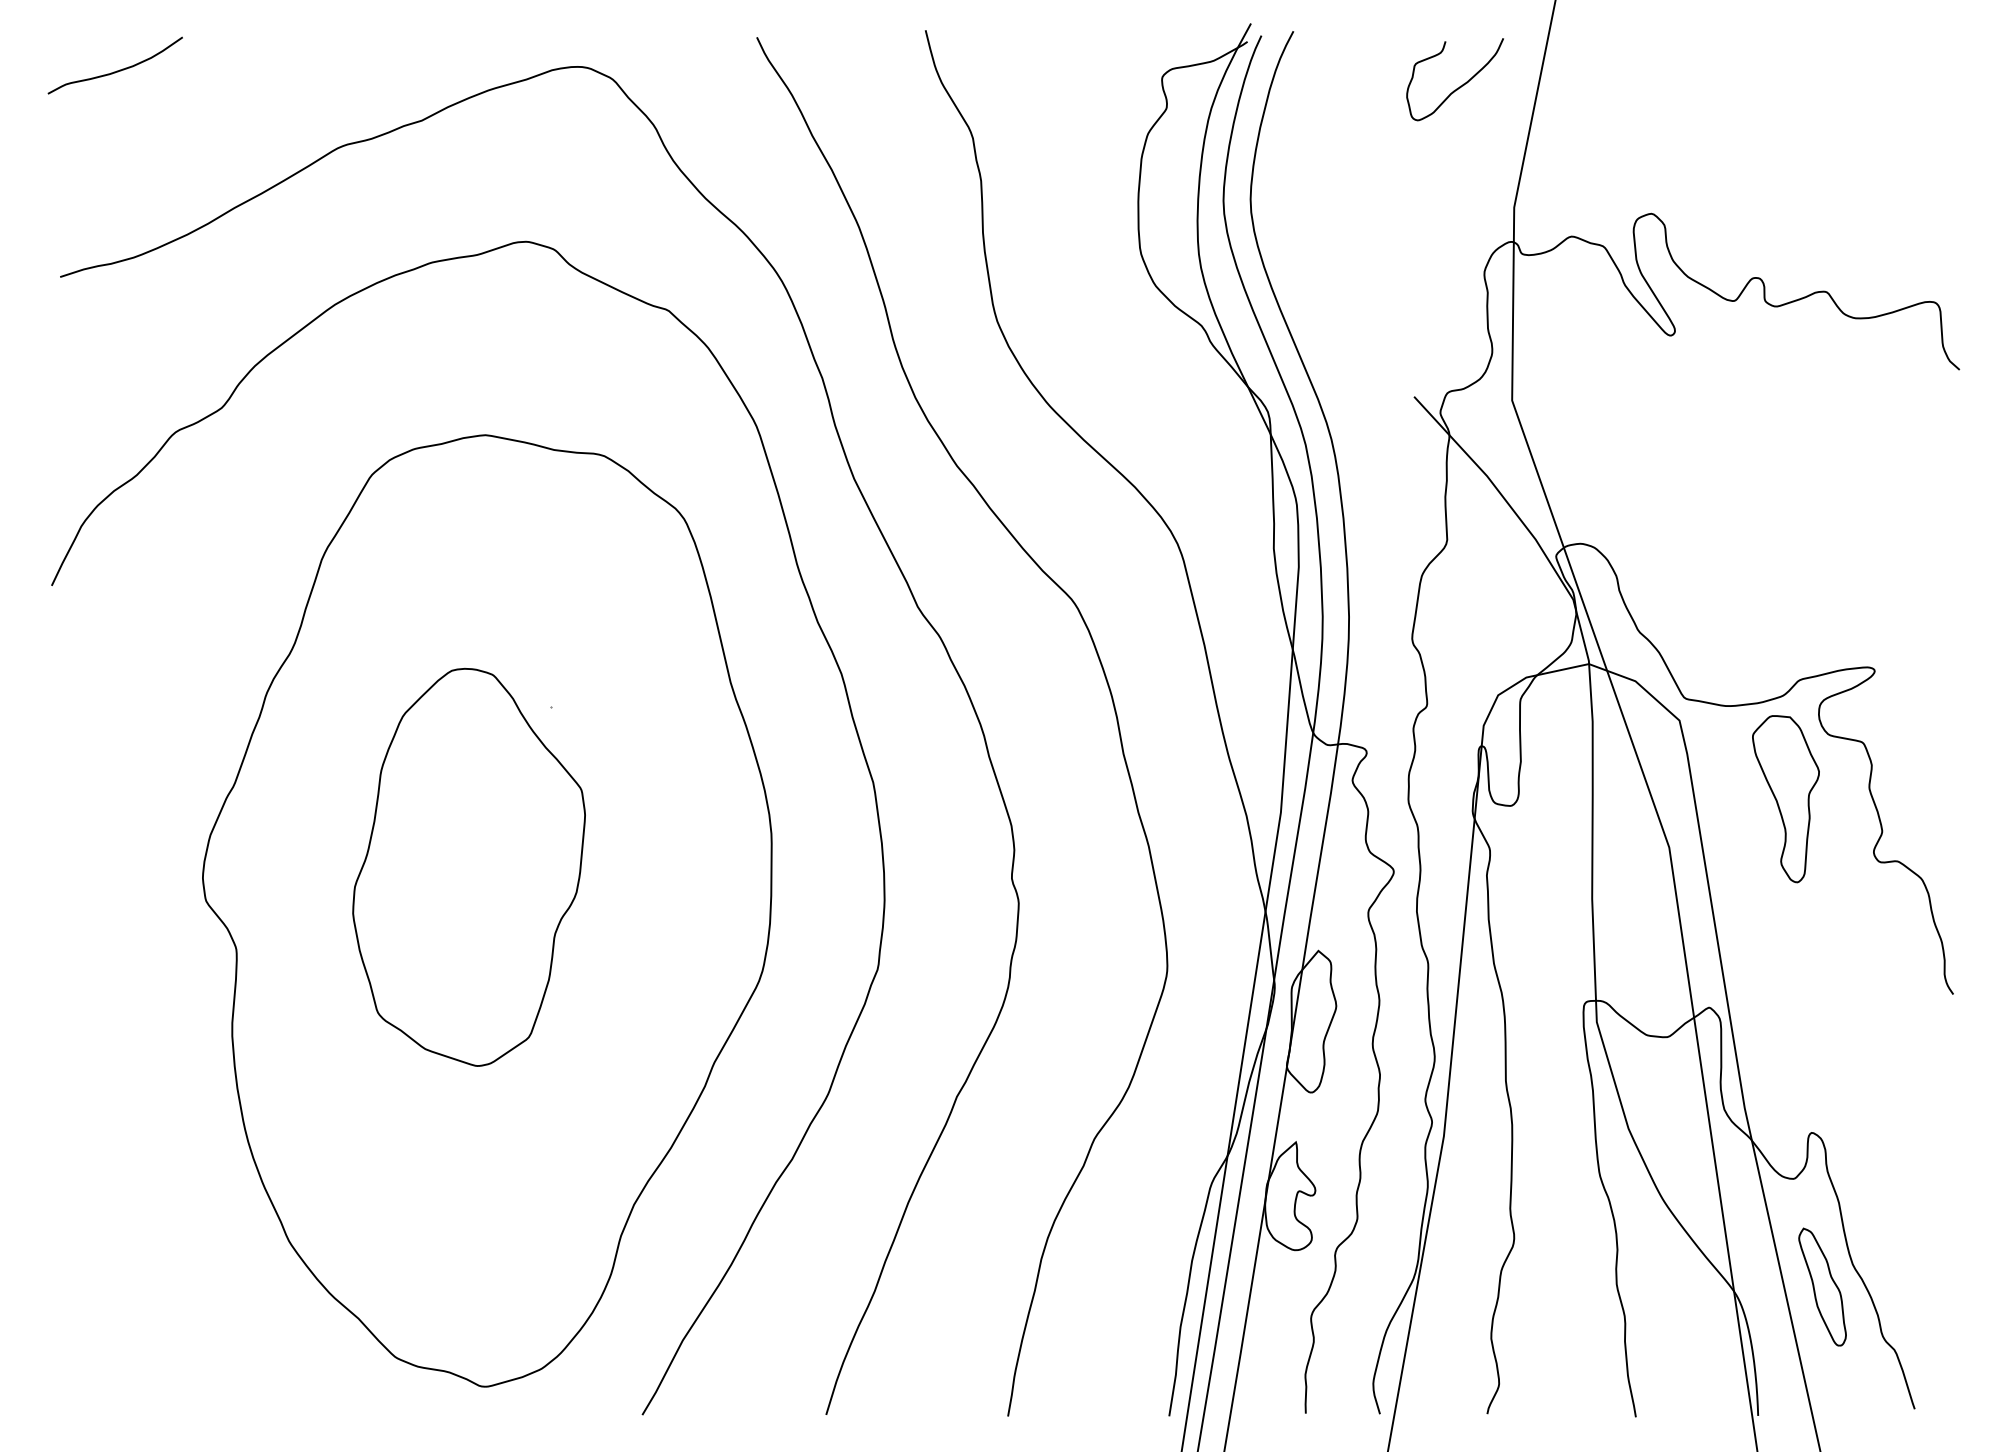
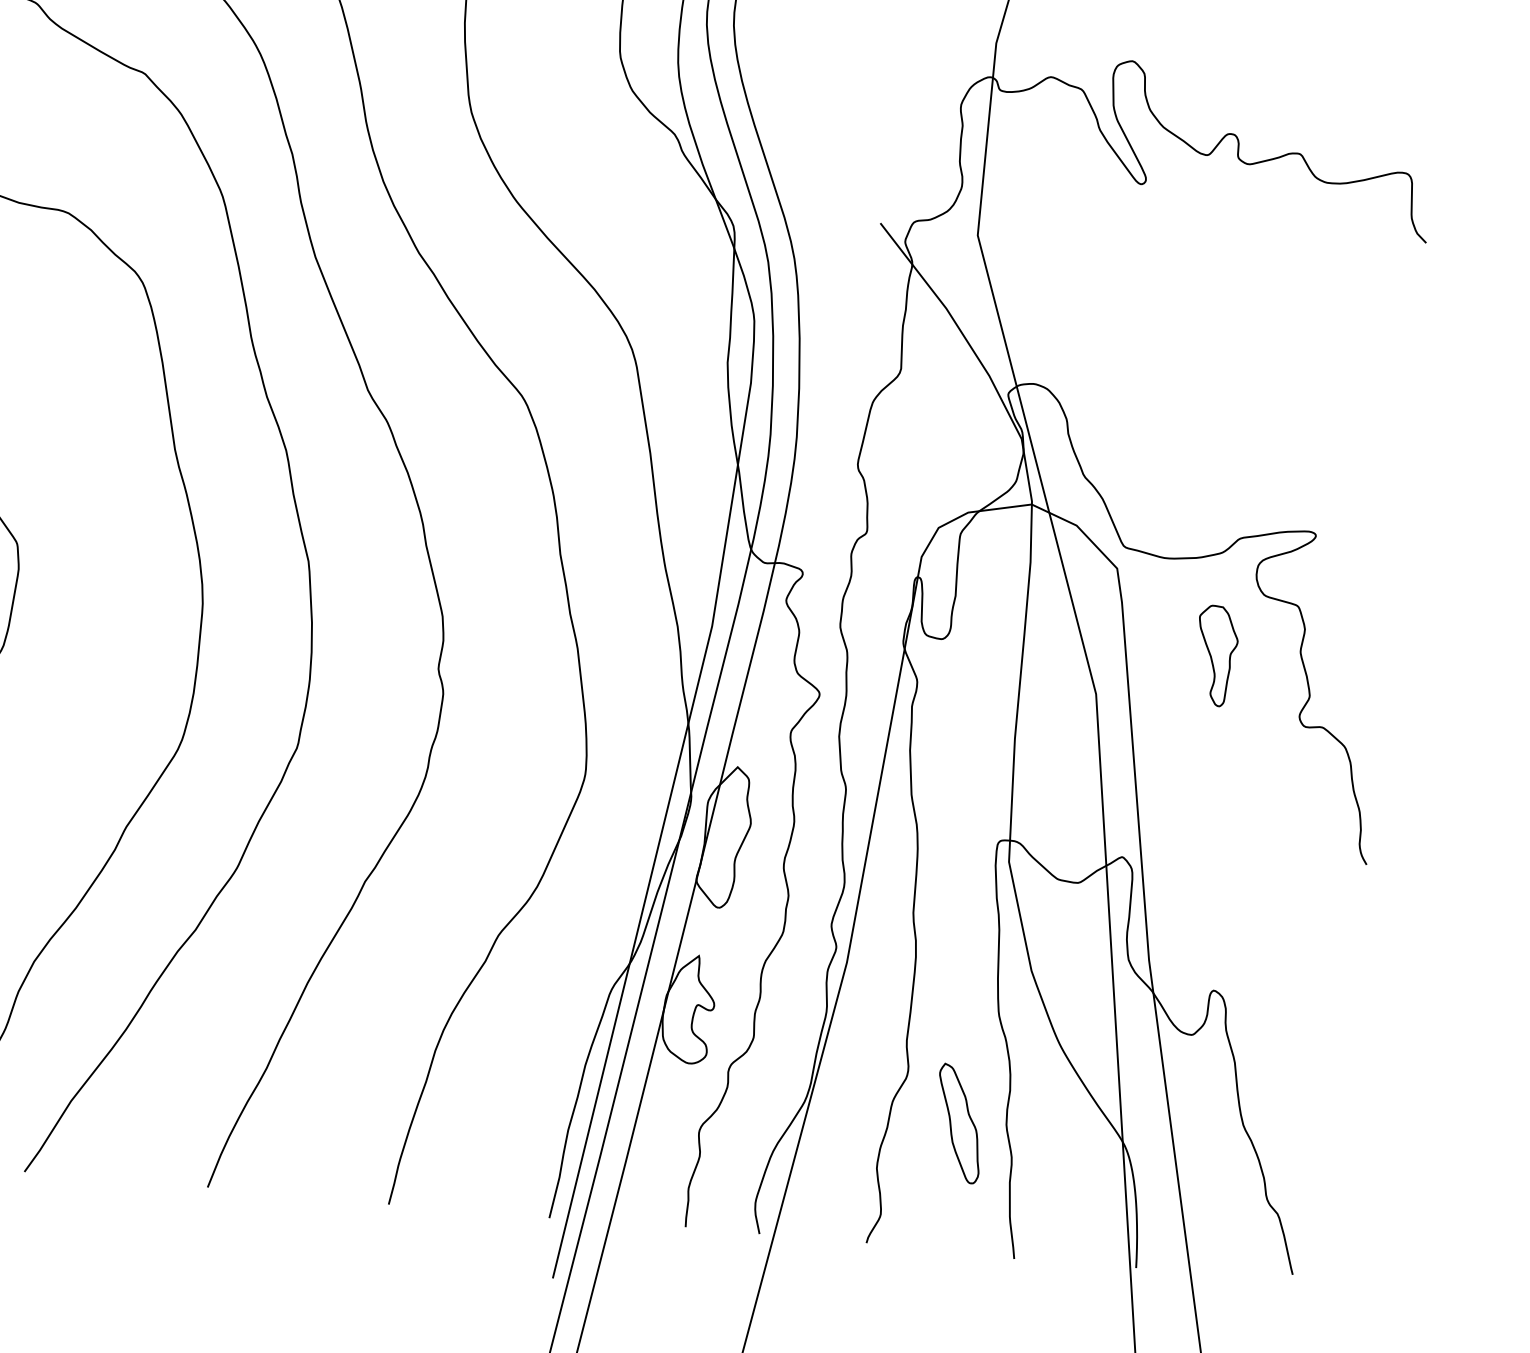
part: (1785, 799) -> (1216, 656), size x0.6
part: (1822, 1286) -> (959, 1123), moved

